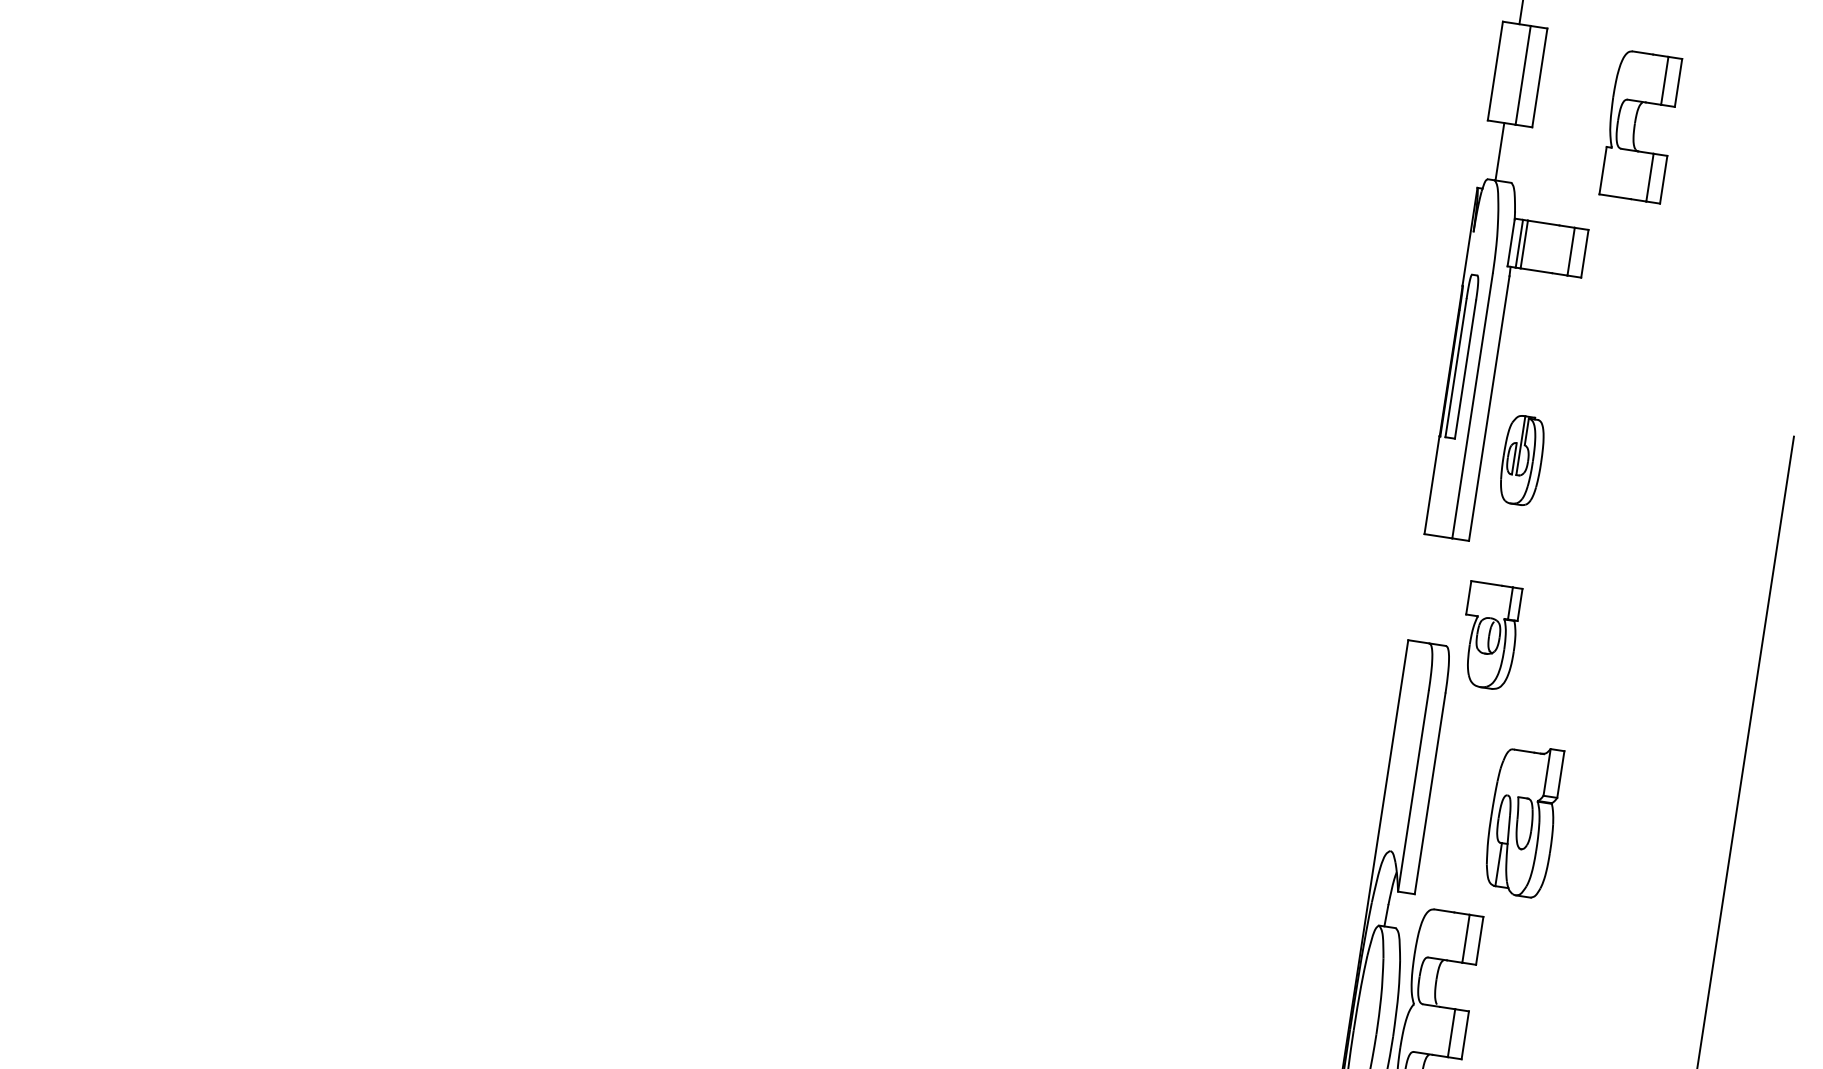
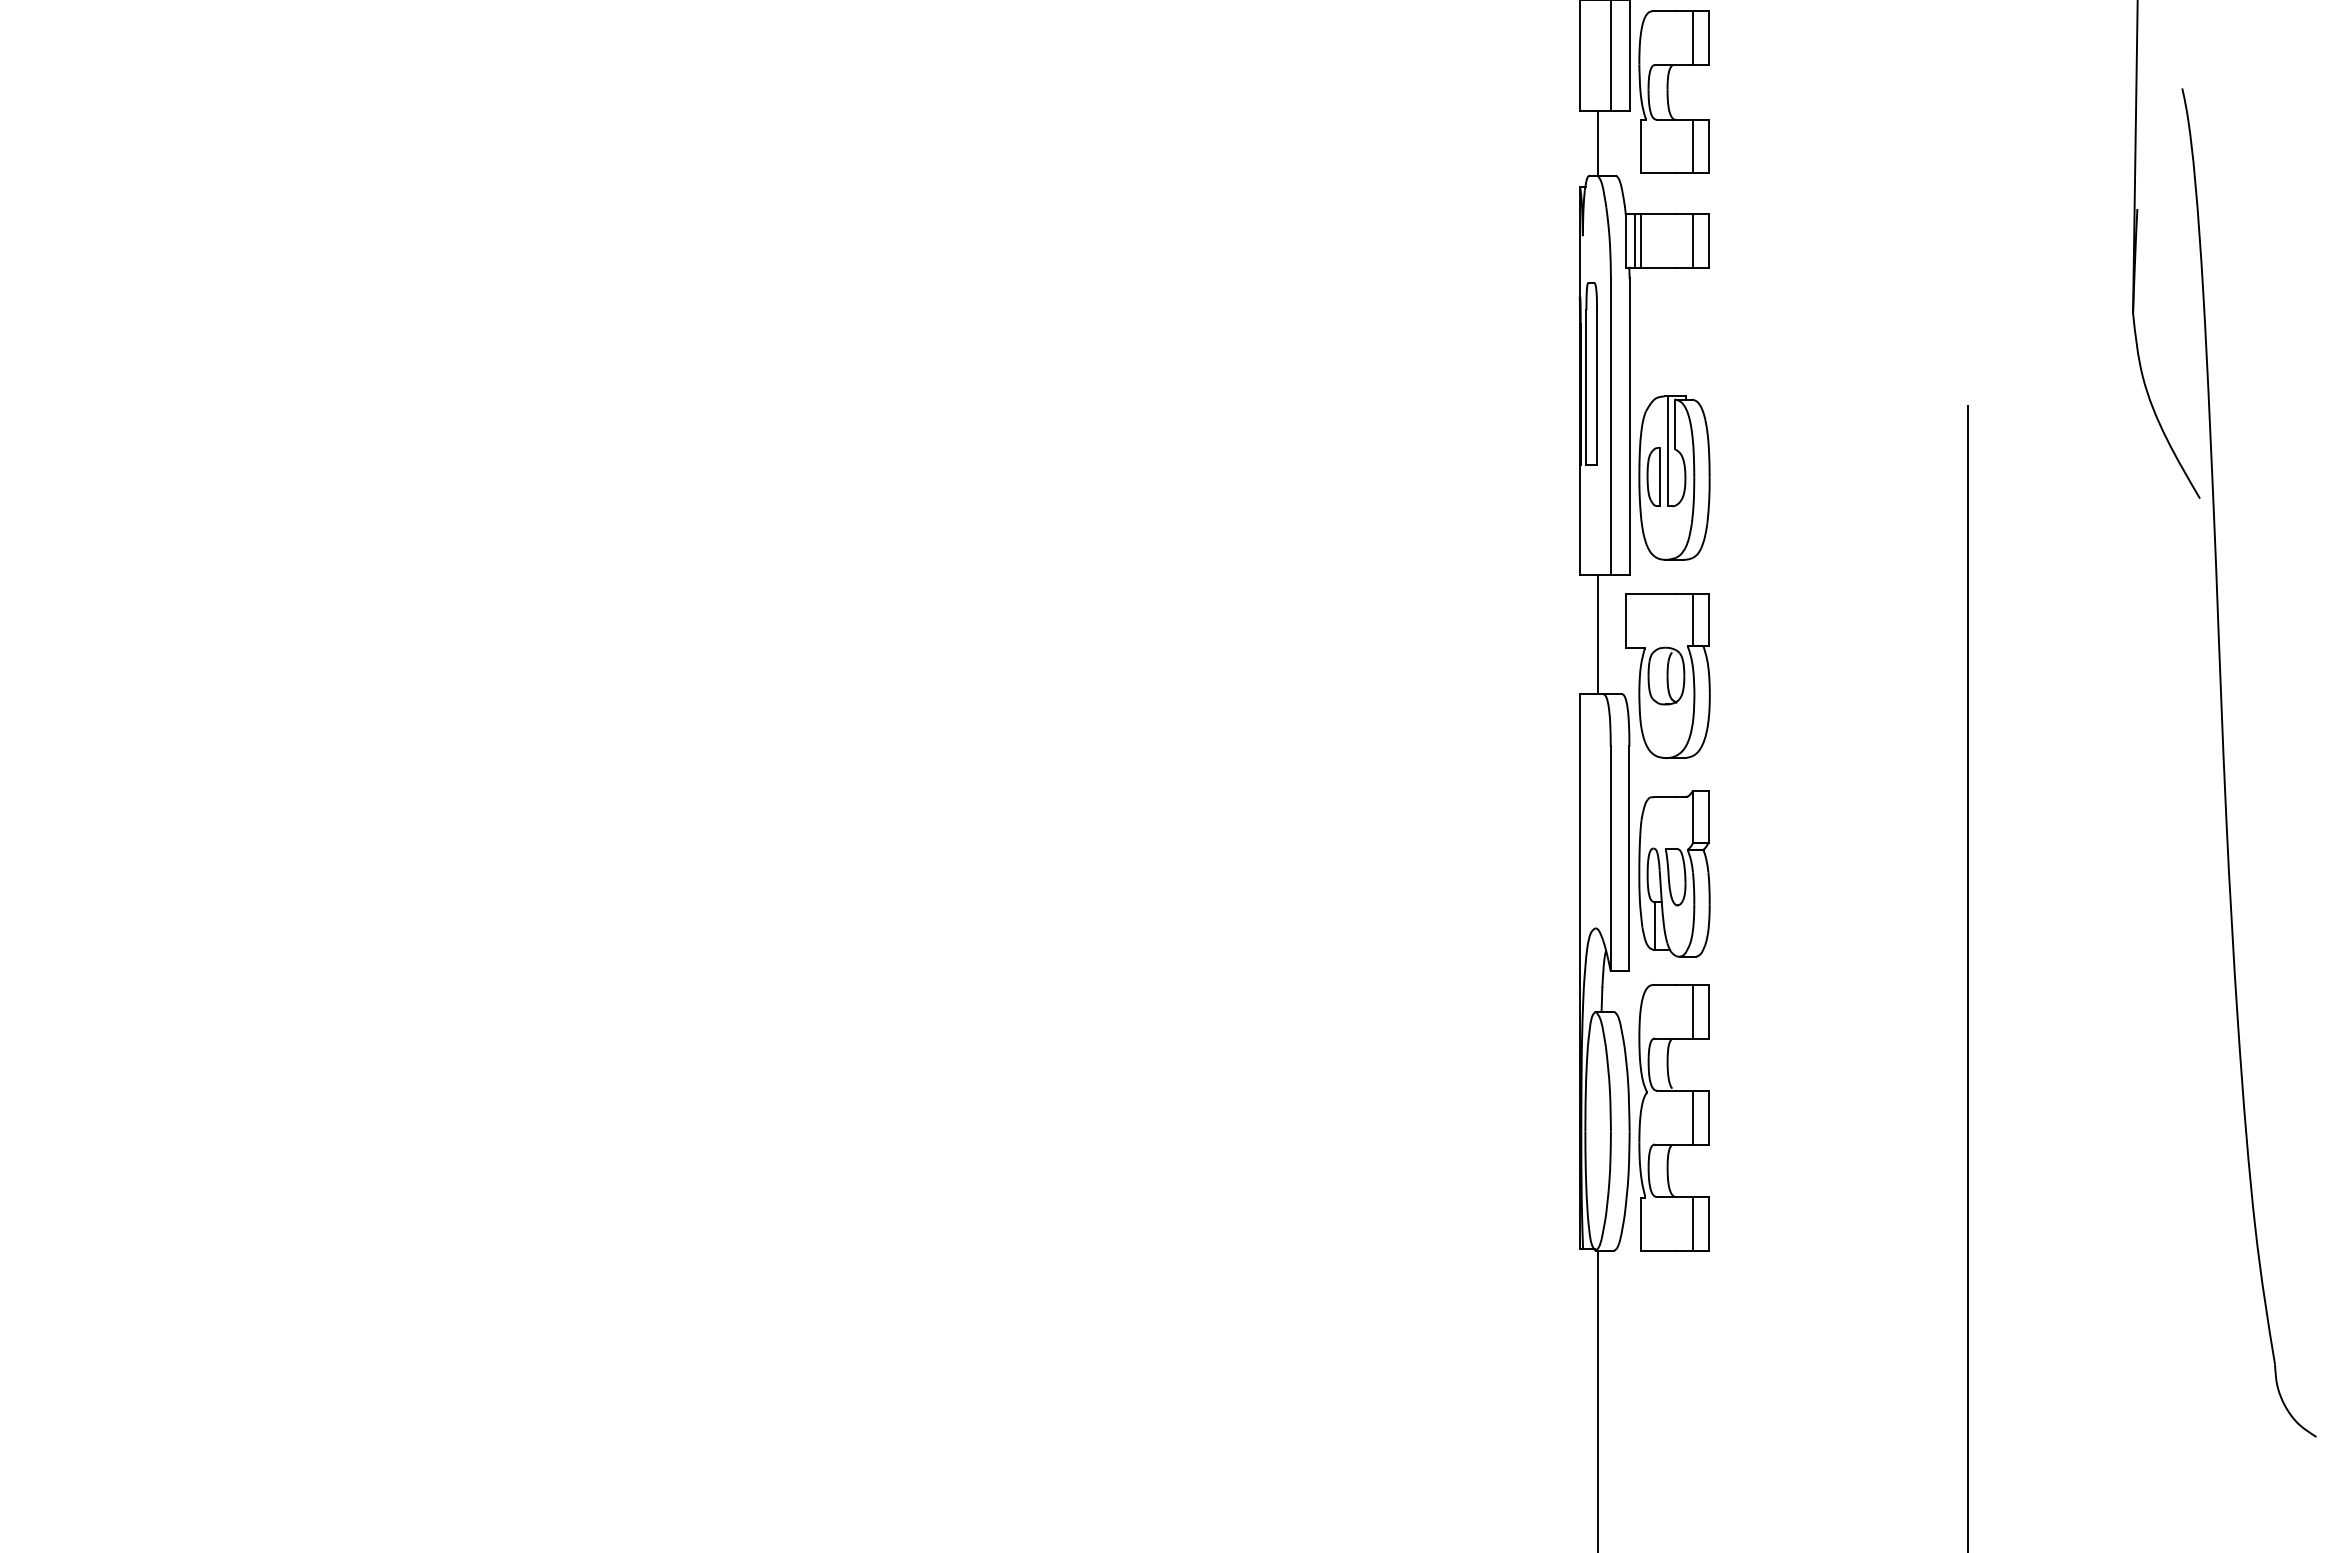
part: (1640, 125) -> (1673, 91), moved
part: (1522, 460) -> (1674, 477), size x1.67
line: (1433, 589) -> (1598, 634), added
part: (1489, 635) -> (1667, 675), size x1.43
part: (1522, 820) -> (1674, 873), moved

